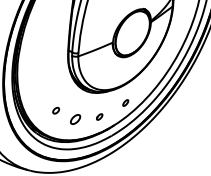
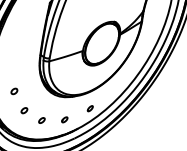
part: (43, 91) -> (14, 91), added
part: (75, 119) -> (41, 120), size x0.62

